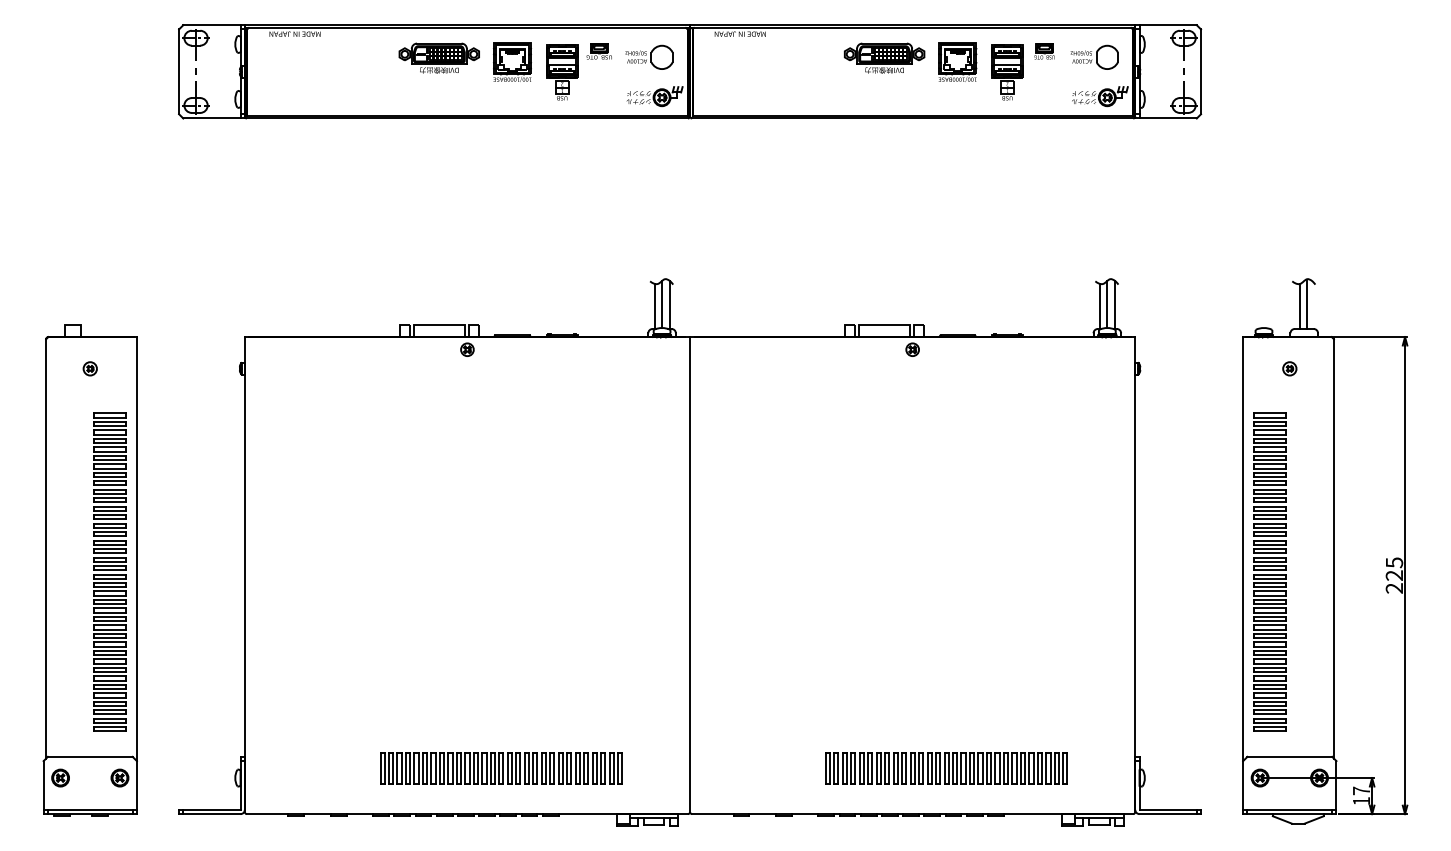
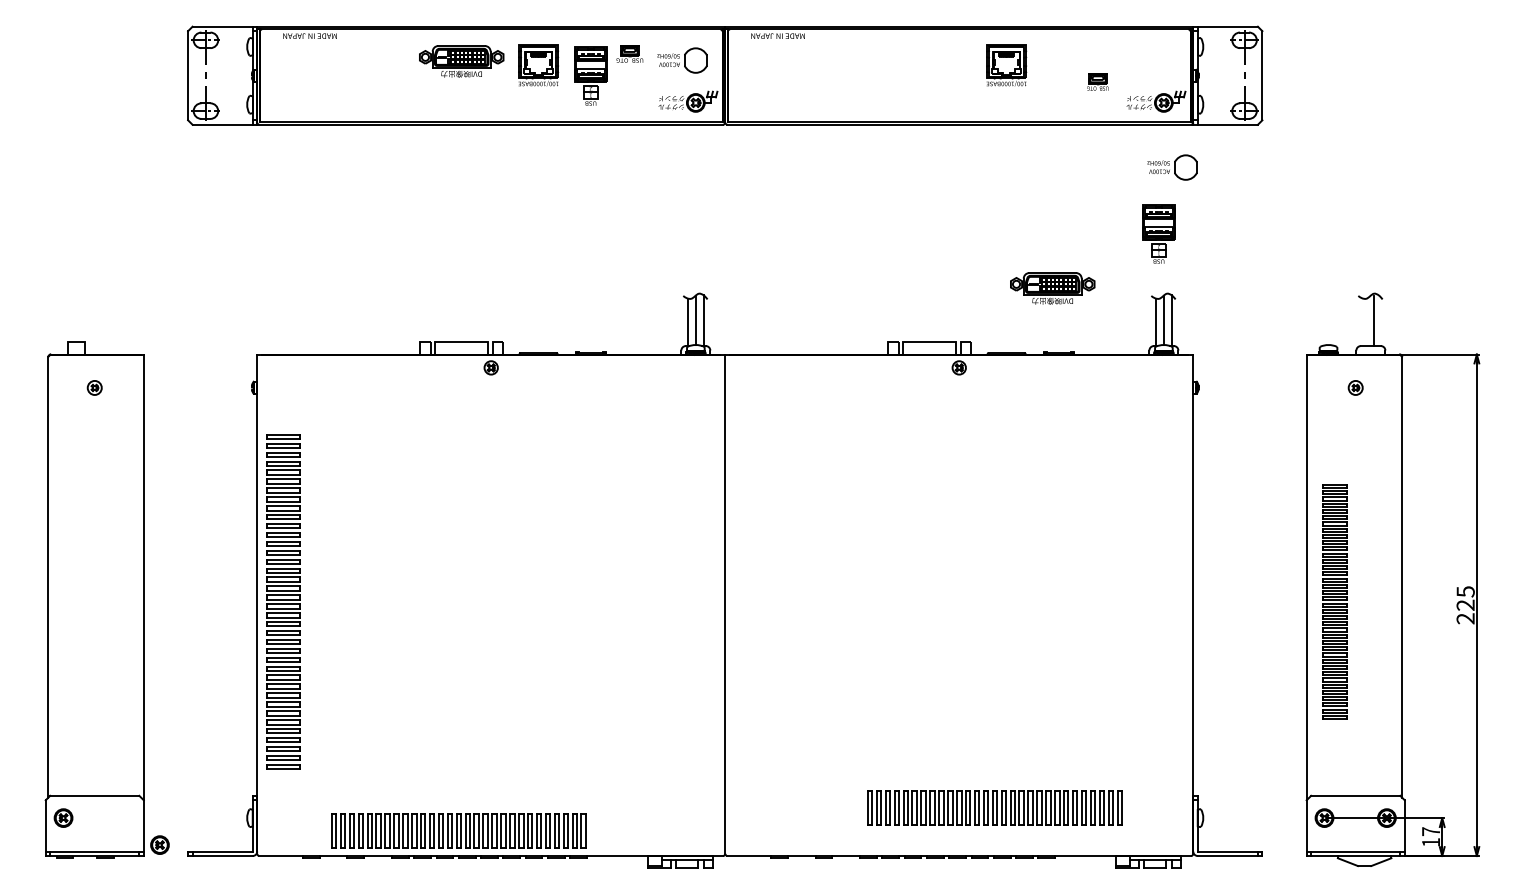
part: (1044, 50) -> (1097, 81), moved
part: (1094, 57) -> (1172, 167), moved
part: (884, 58) -> (1052, 288), moved
part: (1007, 71) -> (1158, 233), moved
line: (1299, 306) -> (1365, 322), removed
part: (110, 572) -> (283, 601), moved
part: (1269, 572) -> (1334, 601), size x0.7
part: (500, 767) -> (458, 830), moved
part: (119, 777) -> (159, 844), moved

